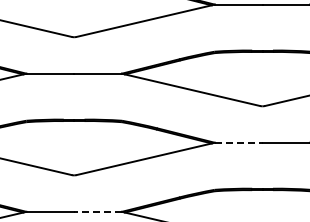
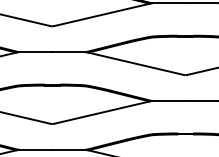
line: (238, 142) -> (168, 100), dashed -> solid
line: (98, 211) -> (69, 149), dashed -> solid

